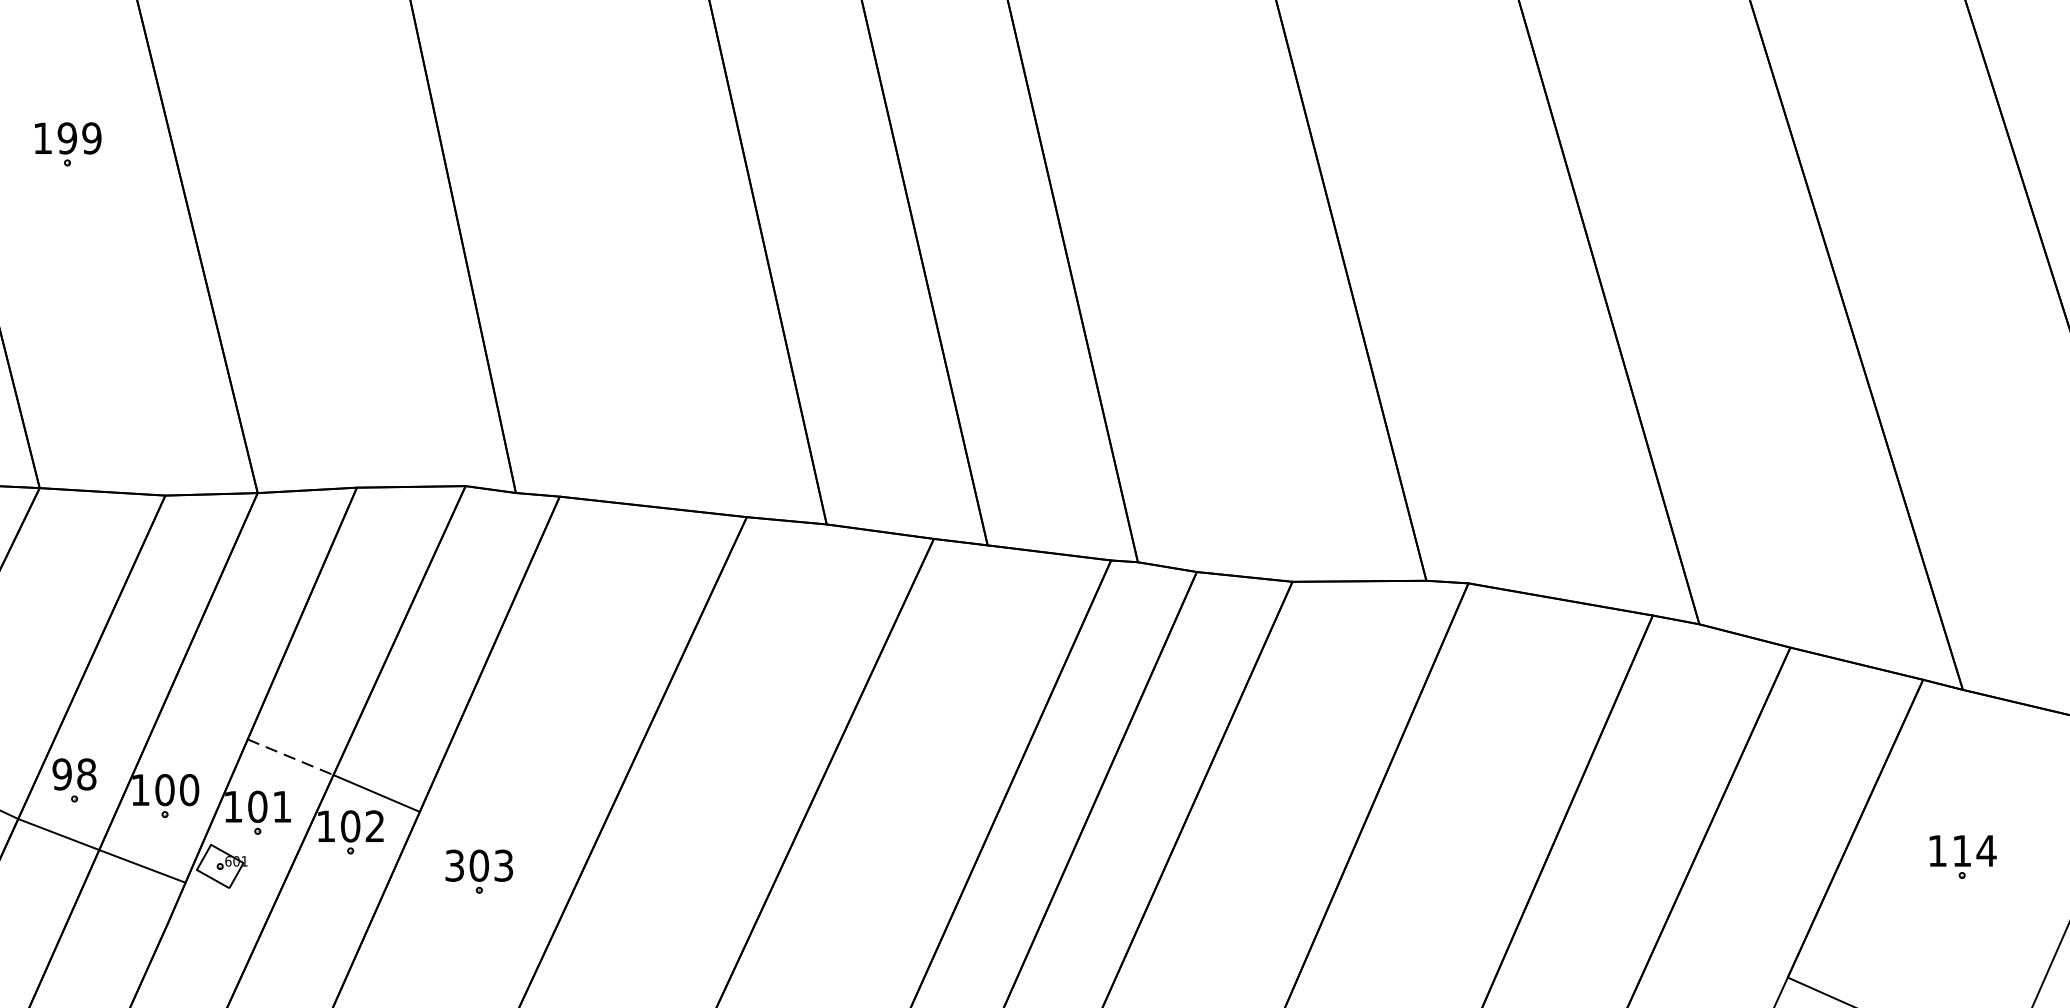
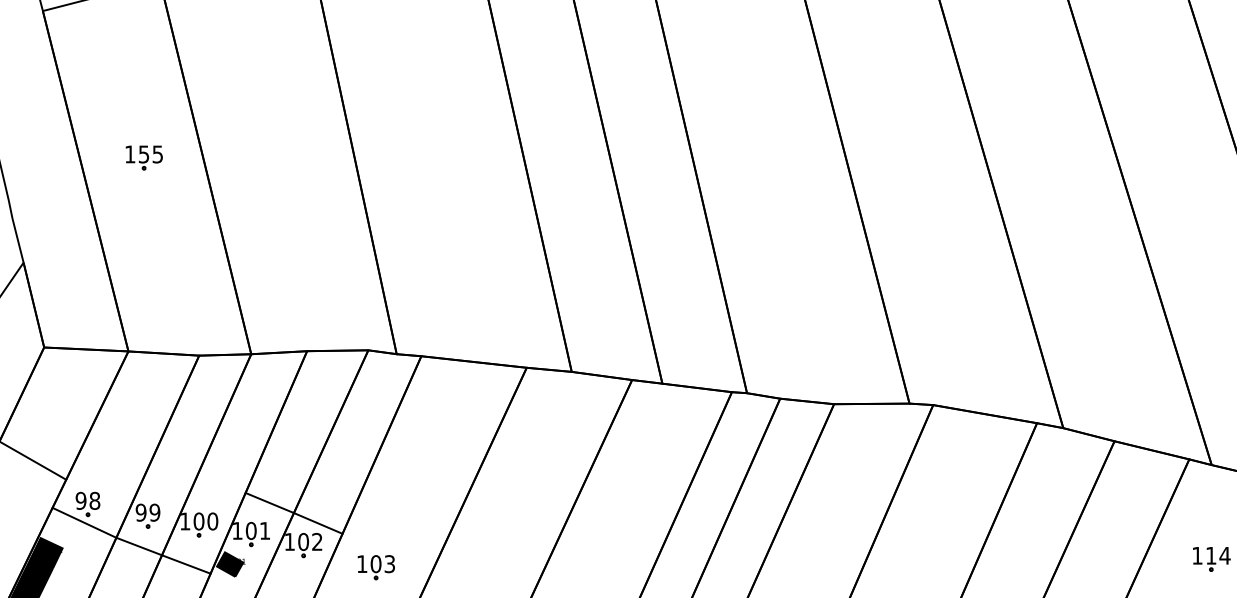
text: (78, 138) -> (150, 154), 199 -> 155
line: (291, 758) -> (270, 503), dashed -> solid
text: (85, 774) -> (154, 512), 98 -> 99
fill: (220, 866) -> (230, 564), added
text: (455, 866) -> (362, 564), 303 -> 103

